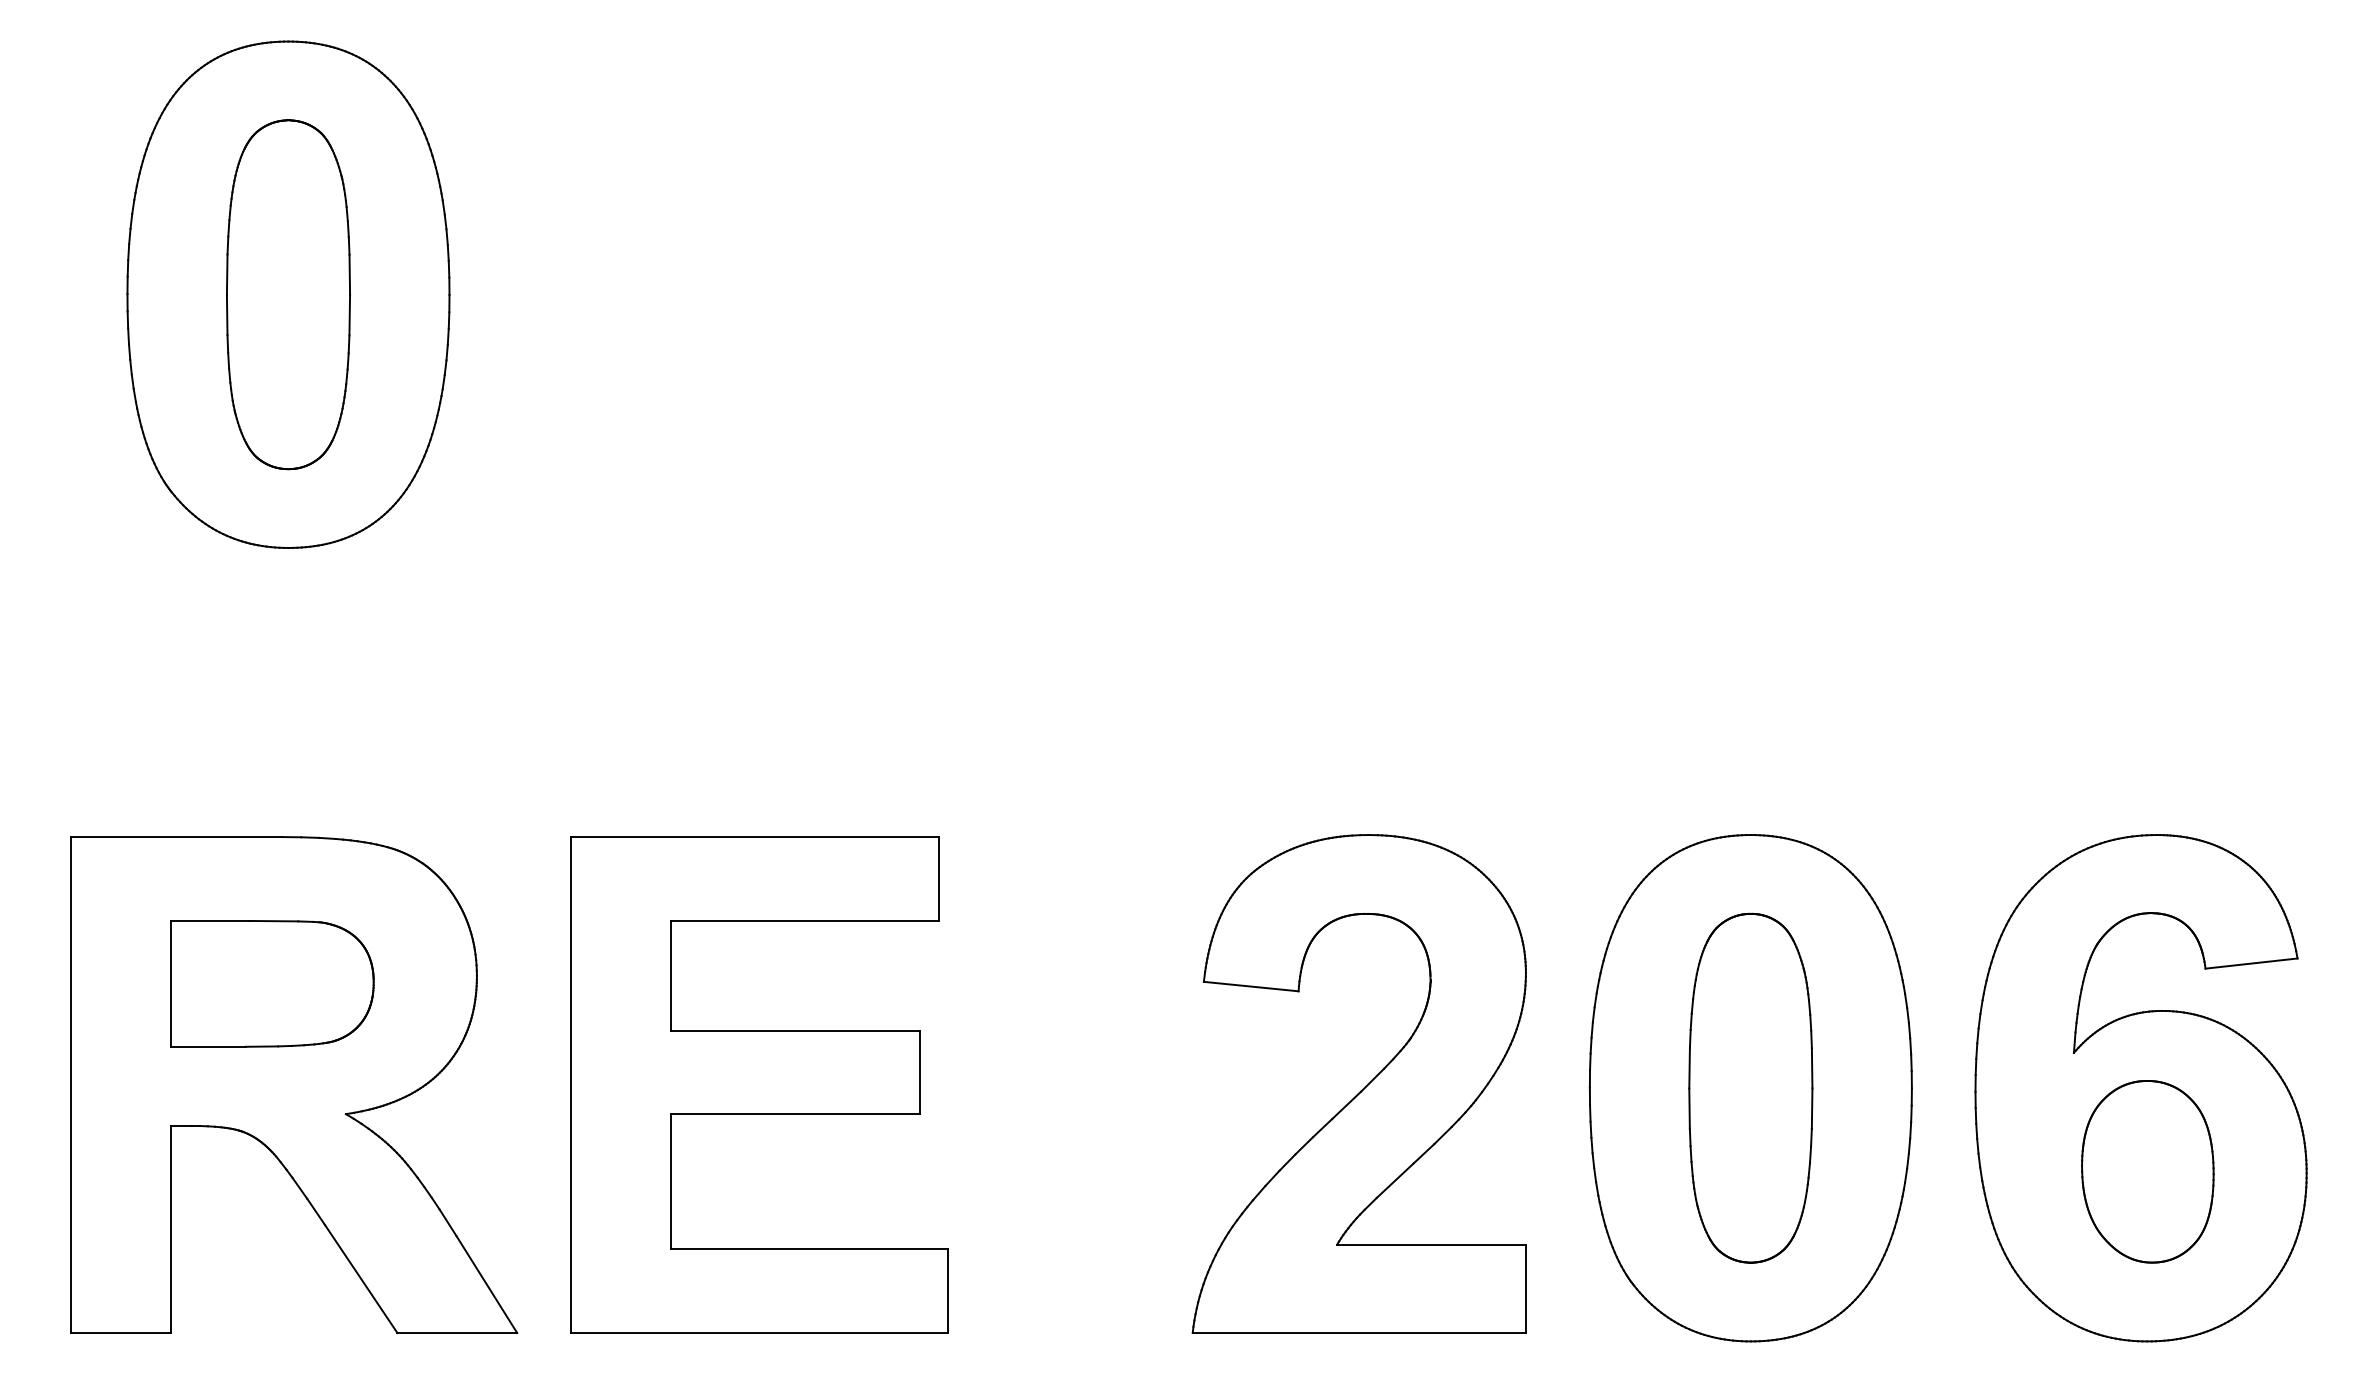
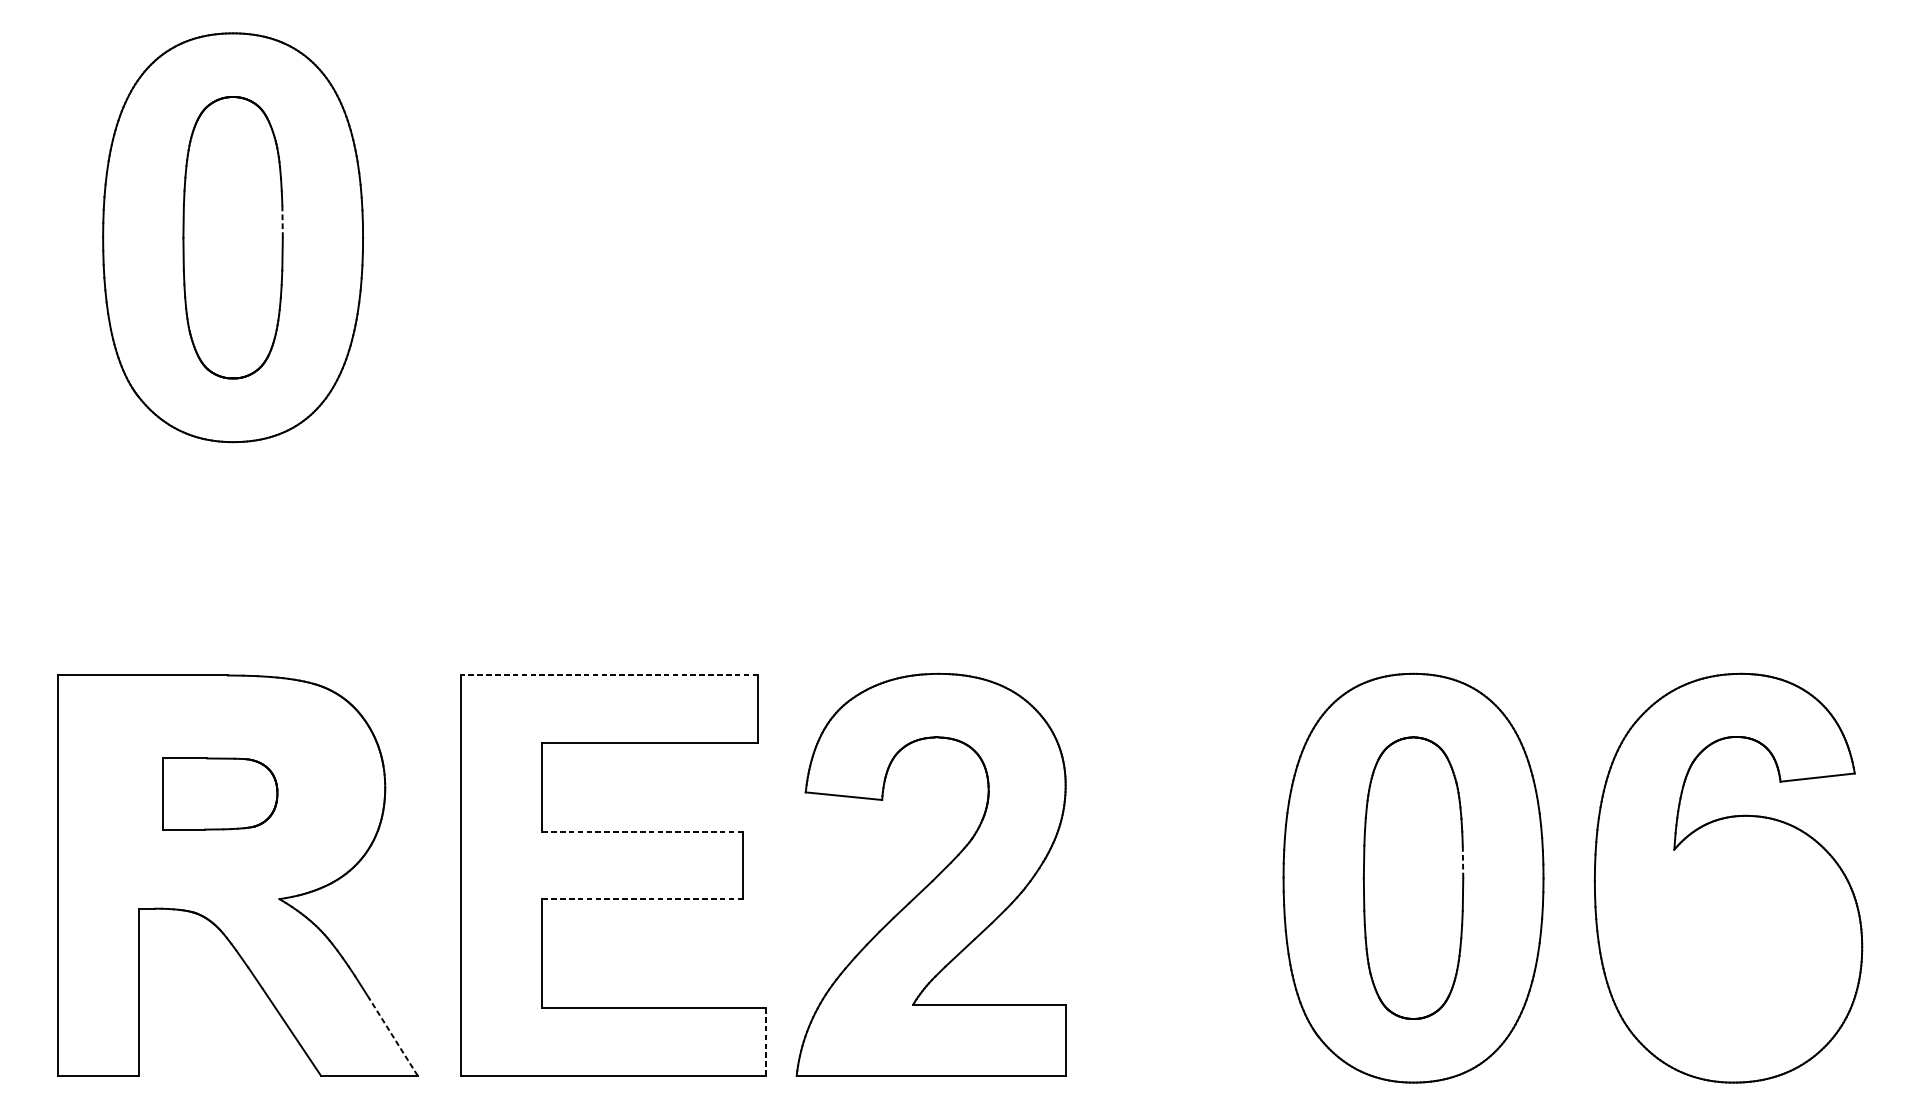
line: (349, 274) -> (282, 221), solid -> dashed
line: (755, 837) -> (610, 675), solid -> dashed
part: (272, 983) -> (220, 793), size x0.7
line: (795, 1030) -> (642, 831), solid -> dashed
line: (1812, 1067) -> (1463, 861), solid -> dashed
part: (1363, 1087) -> (934, 877), moved
line: (796, 1114) -> (643, 899), solid -> dashed
part: (2147, 1171) -> (1733, 945), removed
line: (486, 1284) -> (392, 1036), solid -> dashed
line: (948, 1291) -> (765, 1042), solid -> dashed

